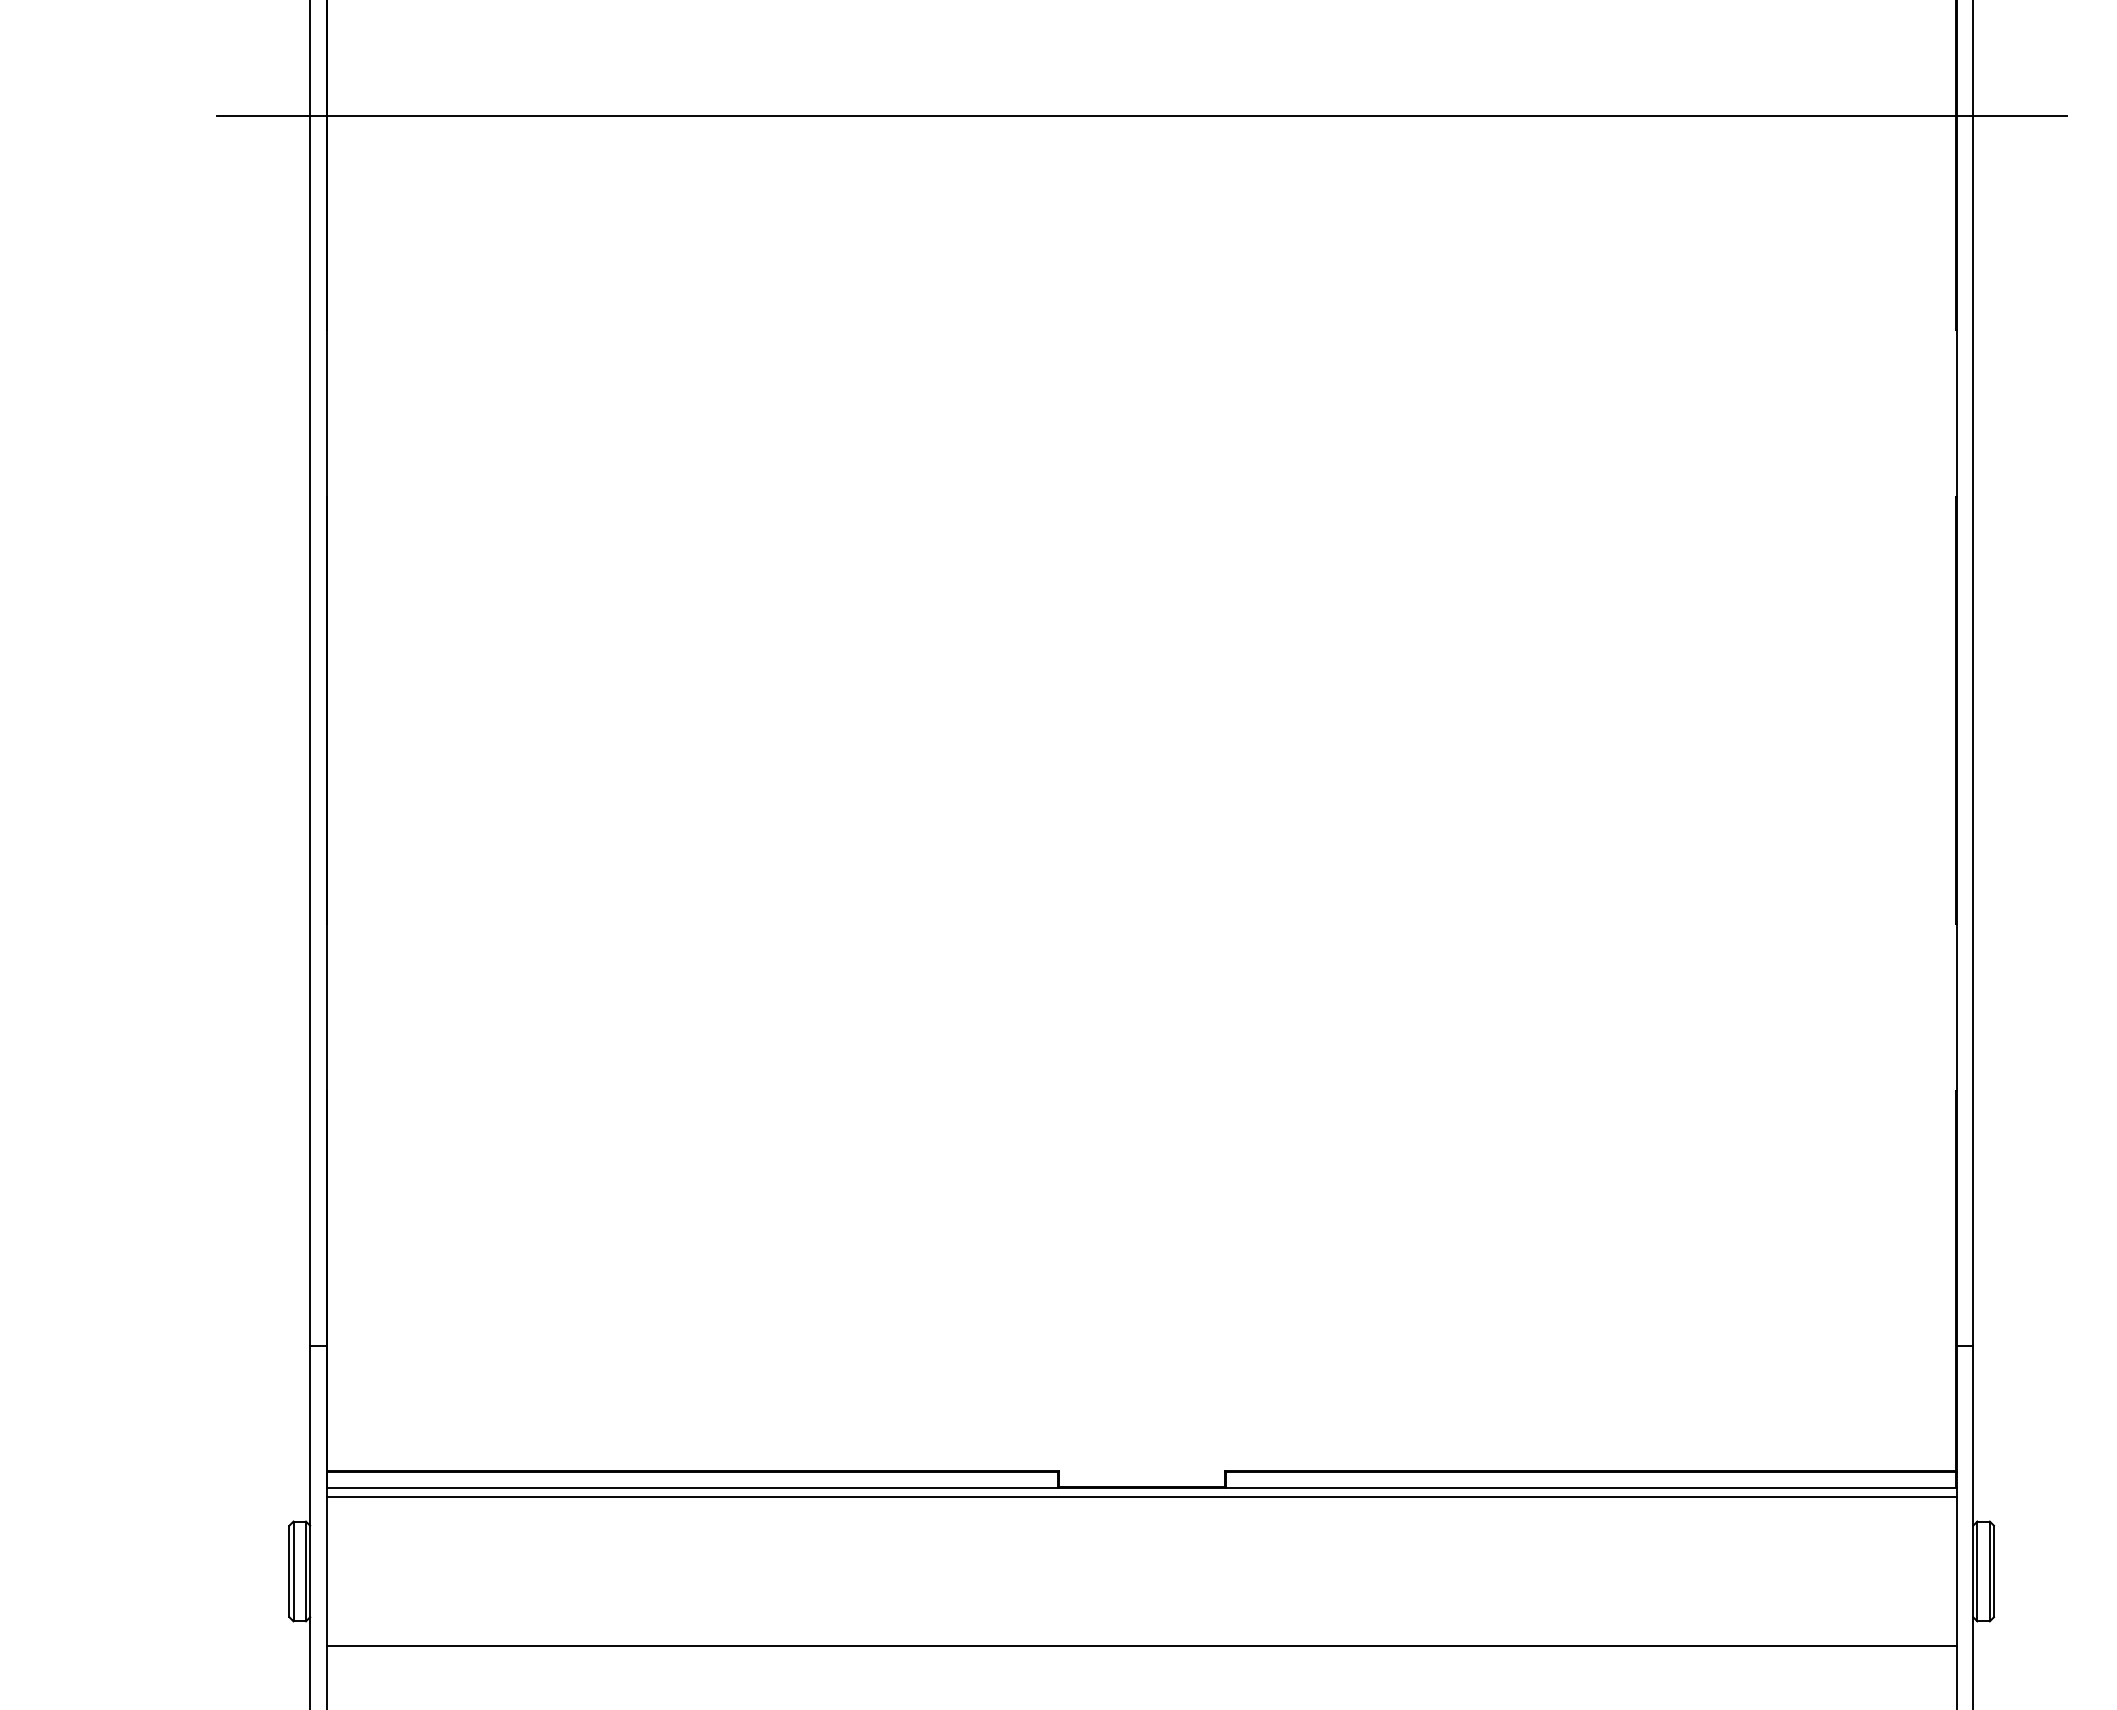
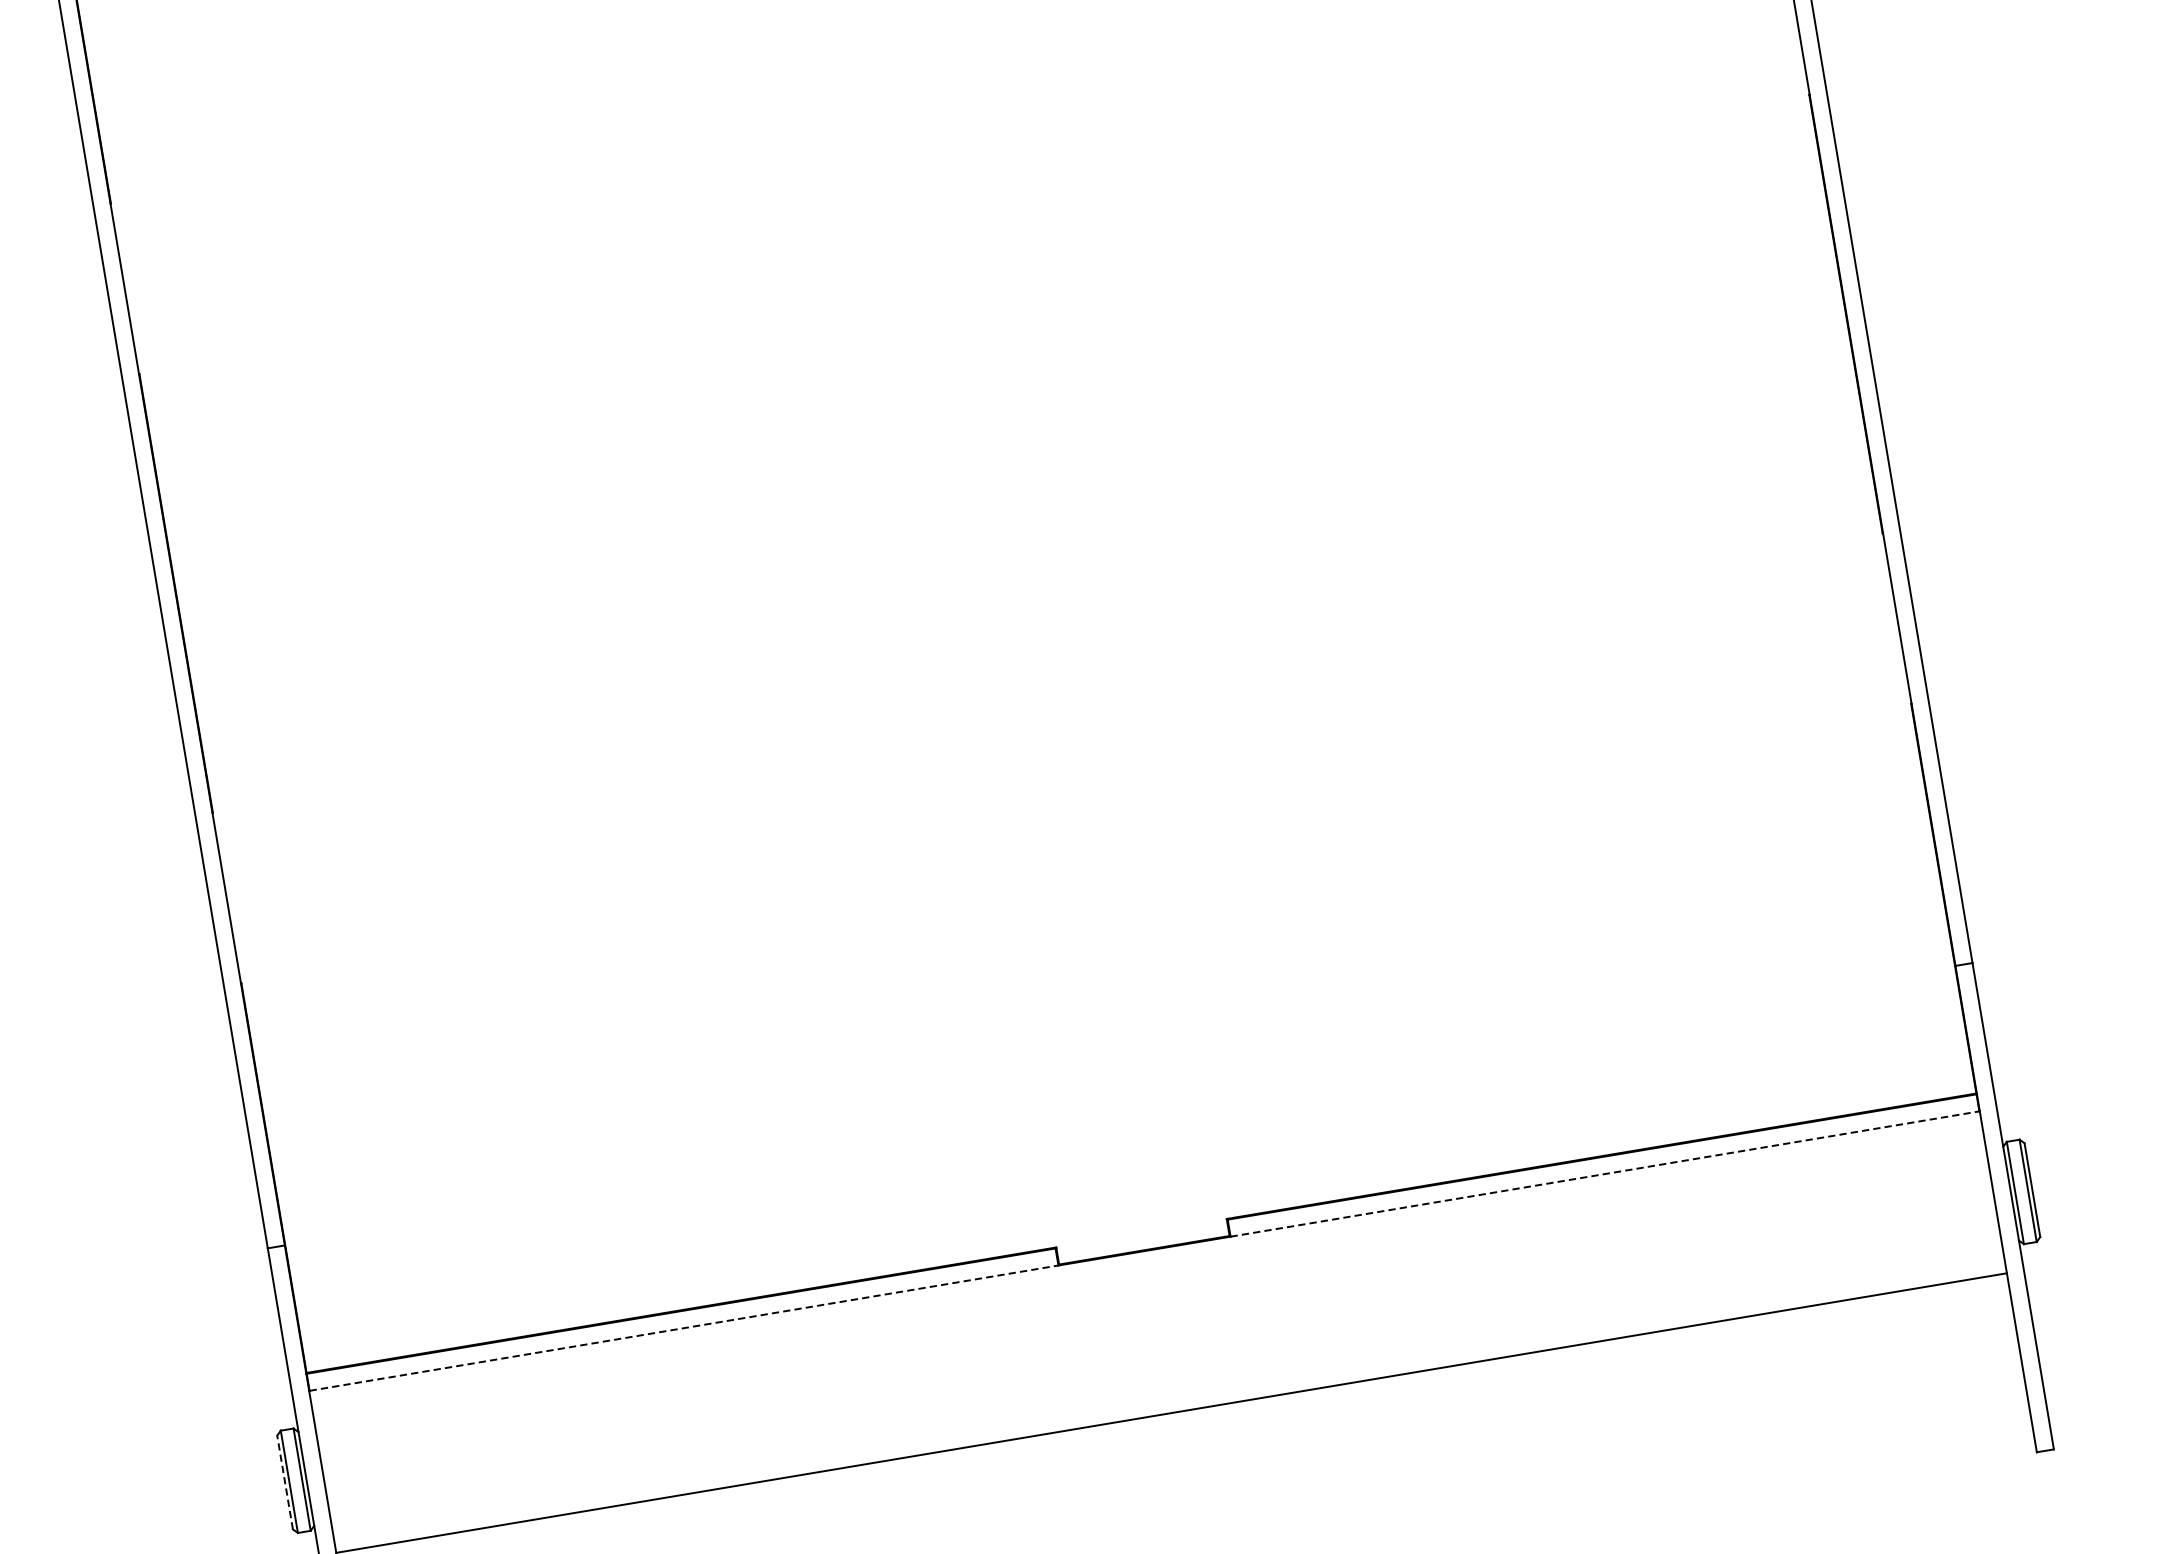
line: (692, 1488) -> (684, 1328), solid -> dashed
line: (1591, 1488) -> (1605, 1174), solid -> dashed
line: (1141, 1496) -> (1145, 1259), removed
line: (289, 1571) -> (285, 1482), solid -> dashed

